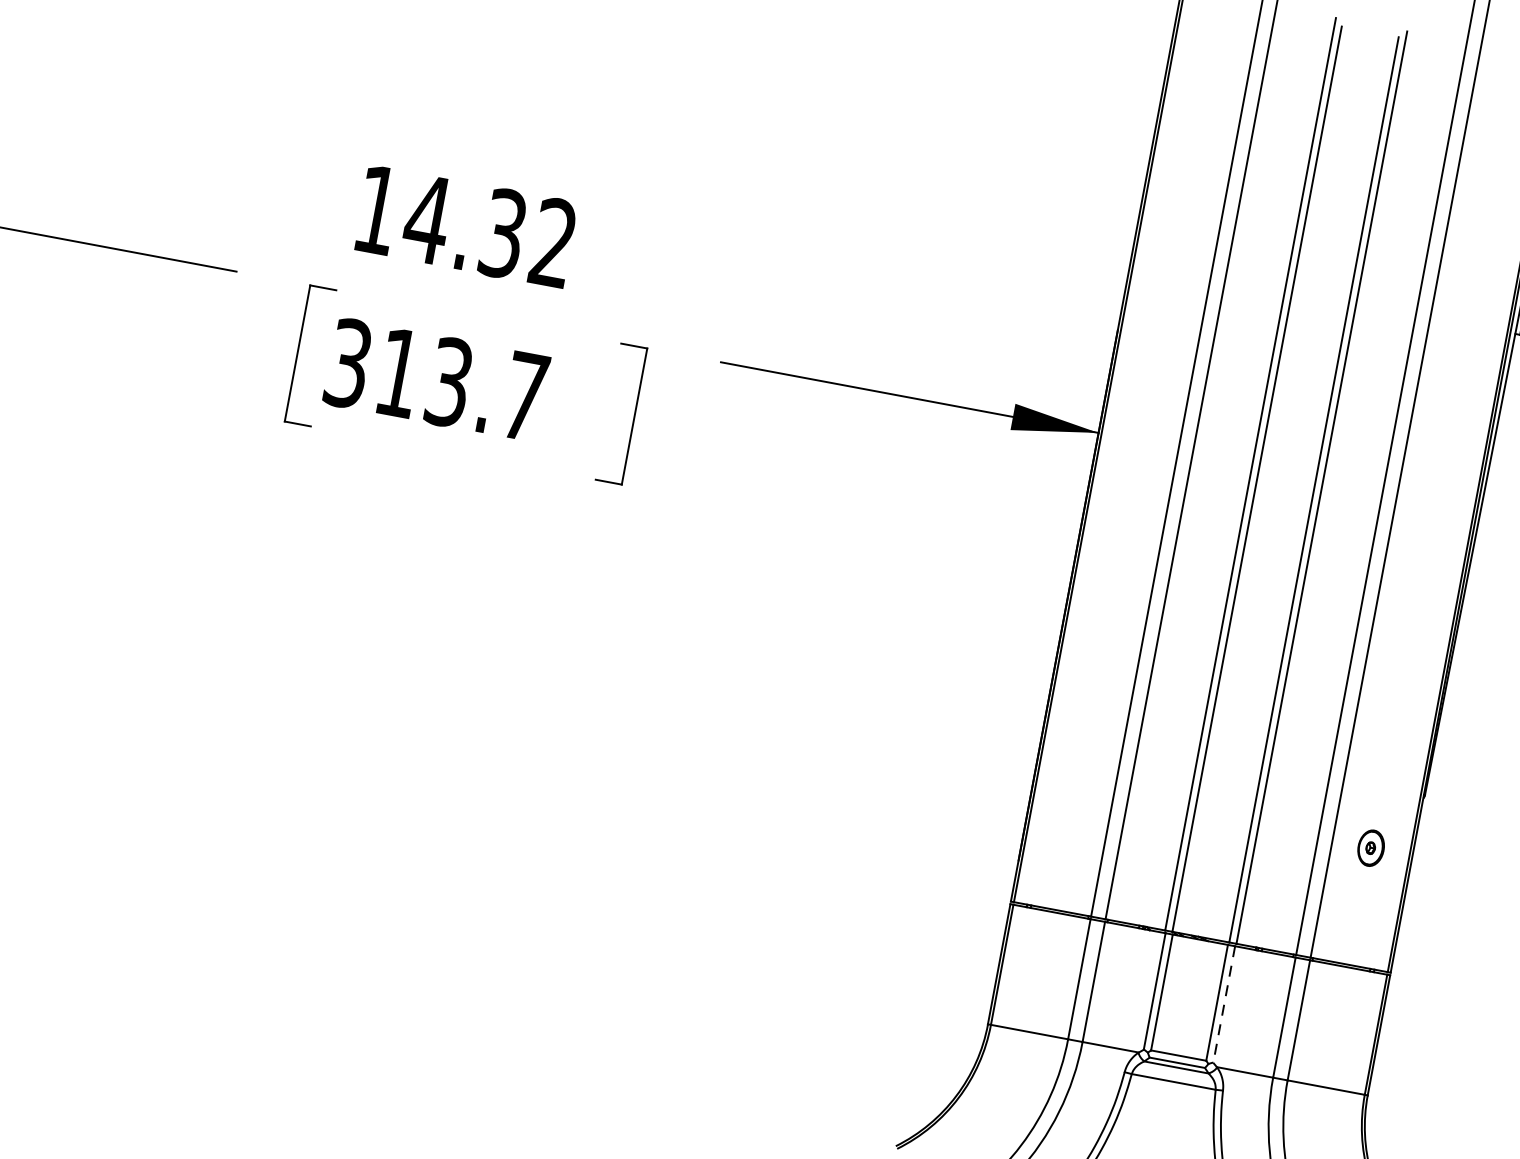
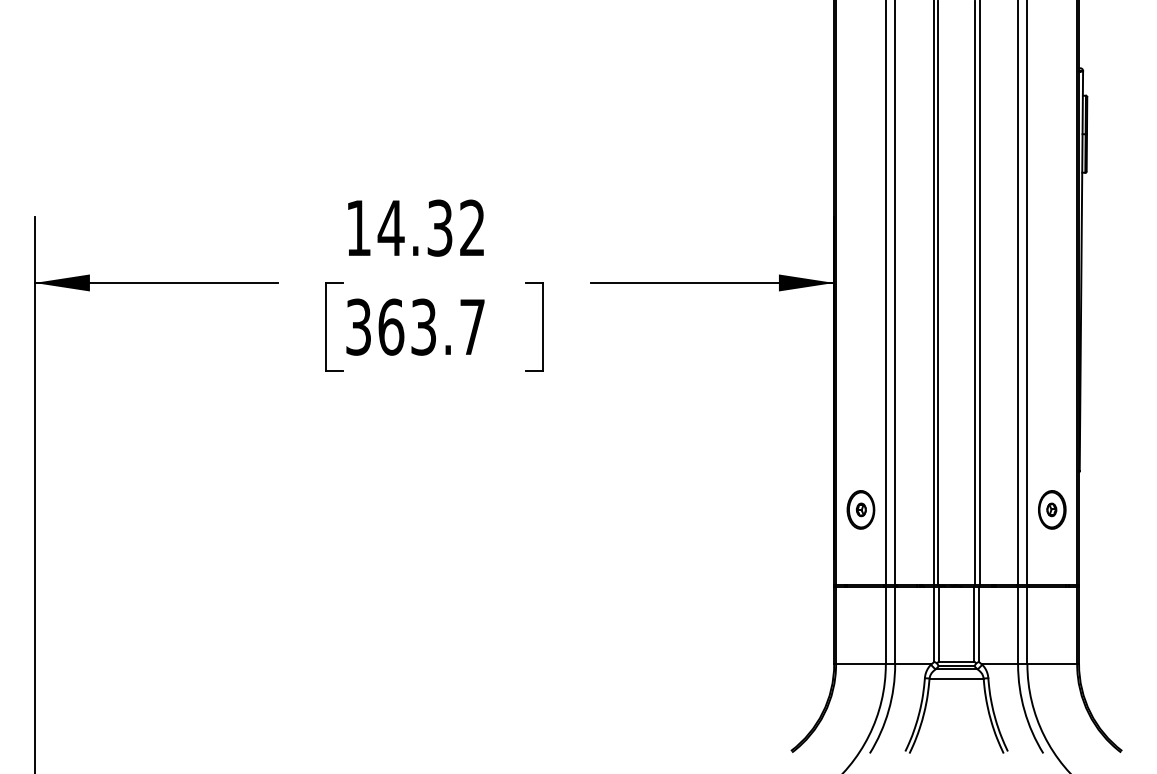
text: (399, 372) -> (391, 326), 313.7 -> 363.7
part: (1073, 791) -> (860, 509), added
part: (1371, 847) -> (1052, 509), size x1.67
line: (1224, 1004) -> (979, 624), dashed -> solid

